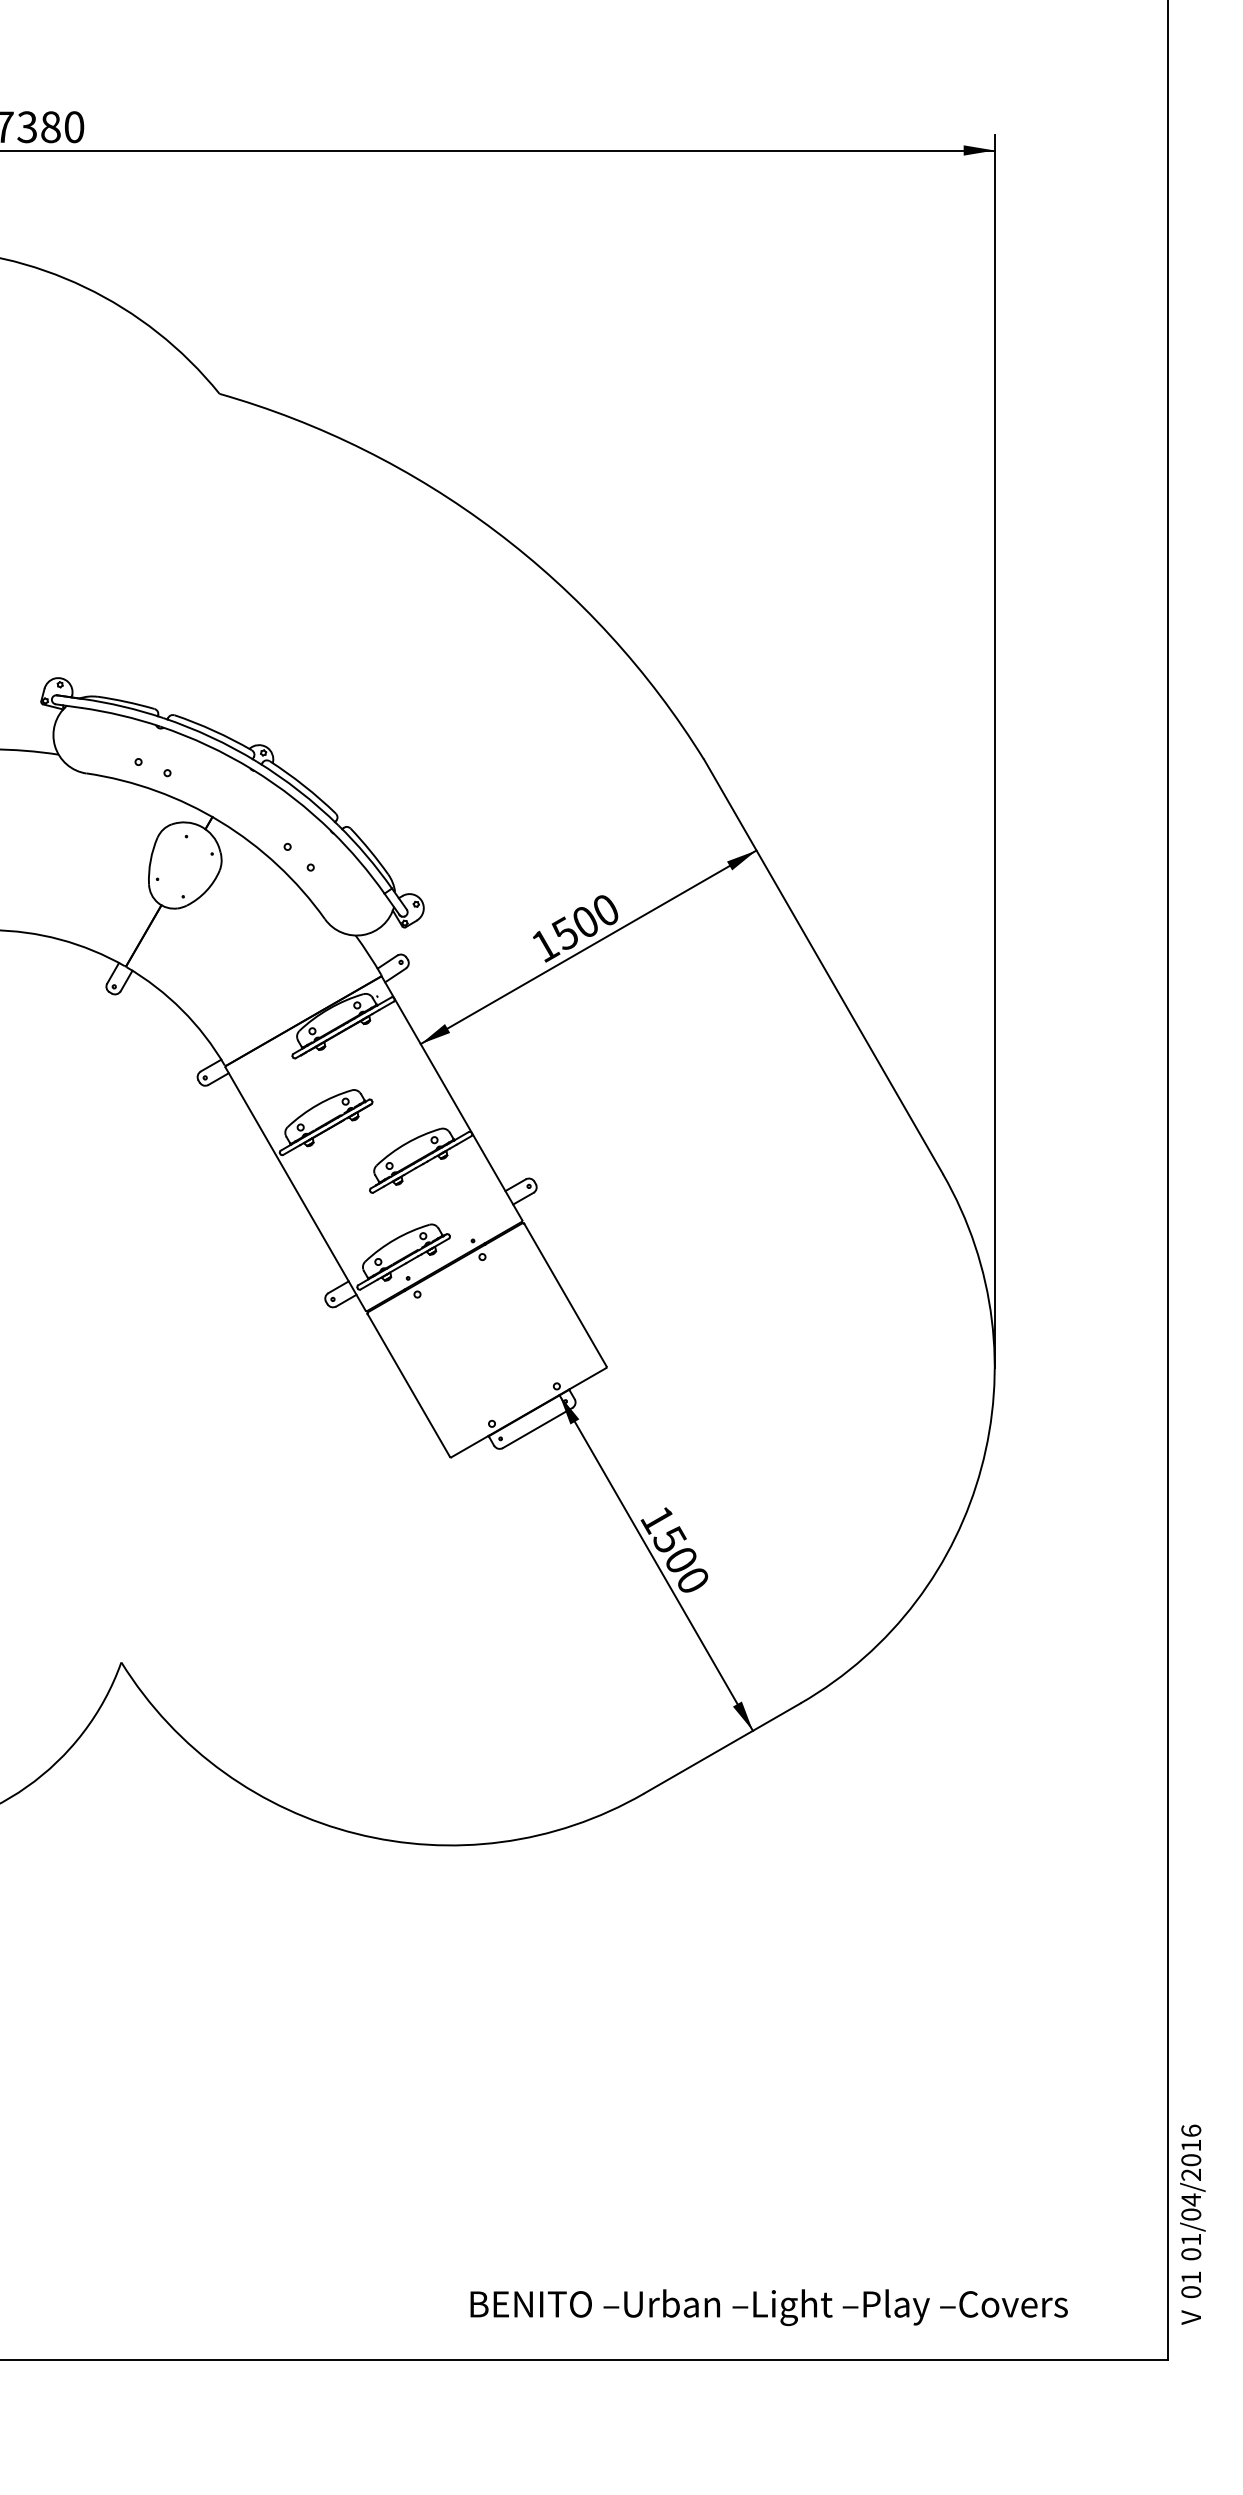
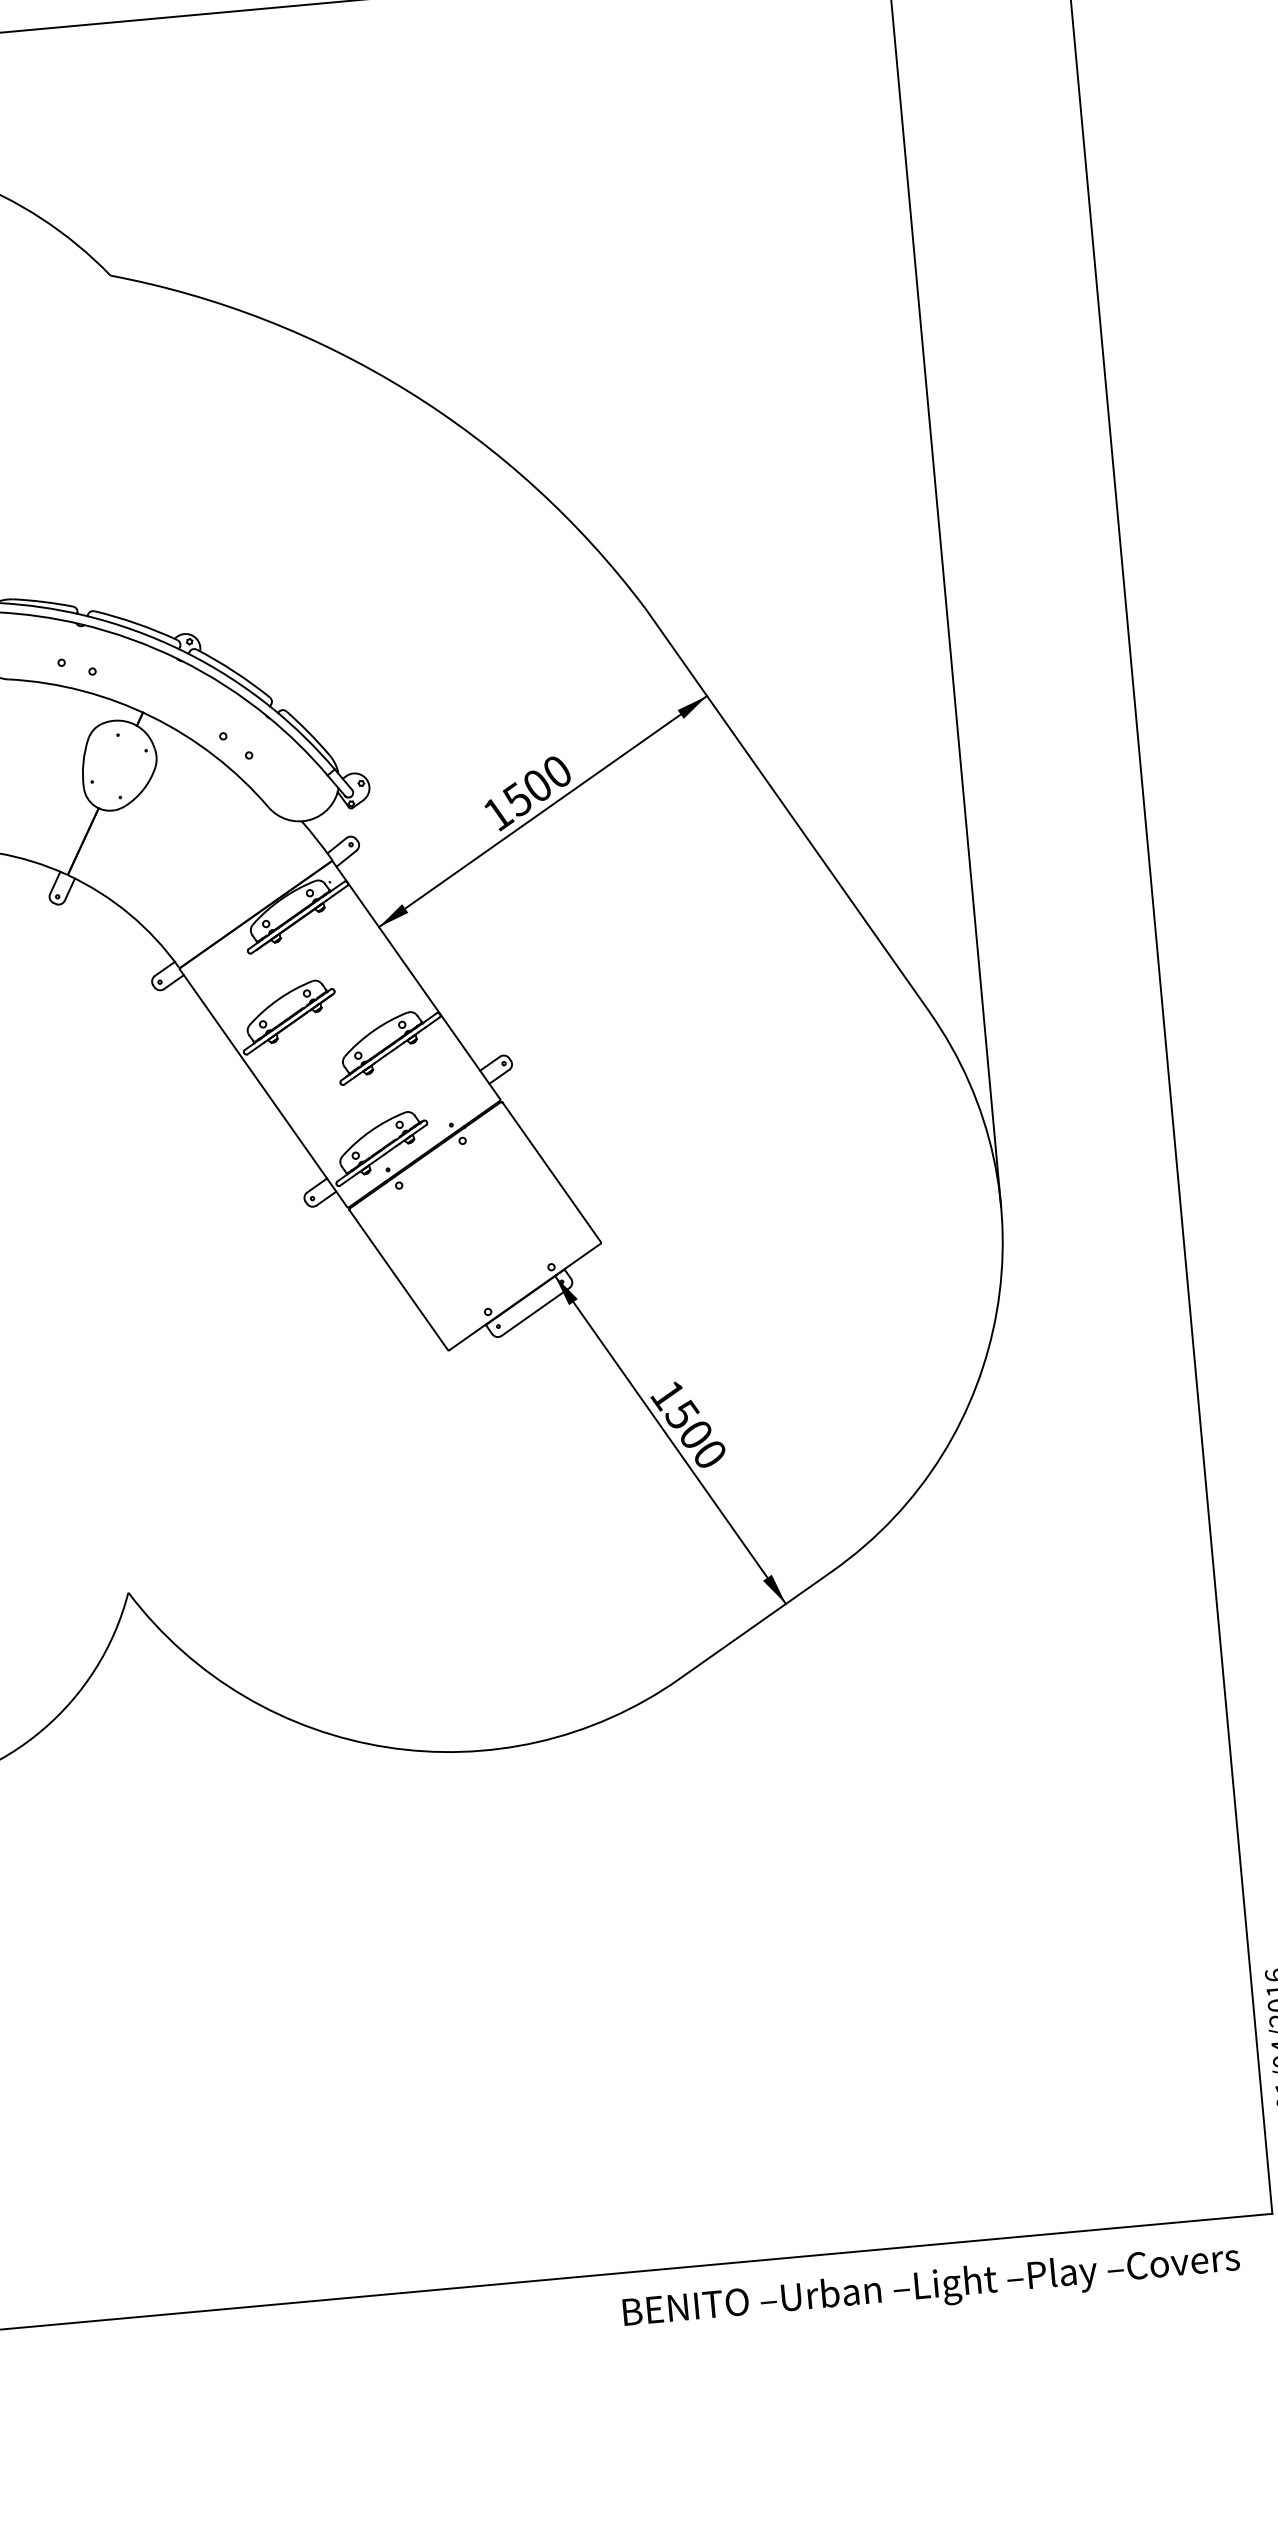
text: (768, 2307) -> (930, 2287), moved

